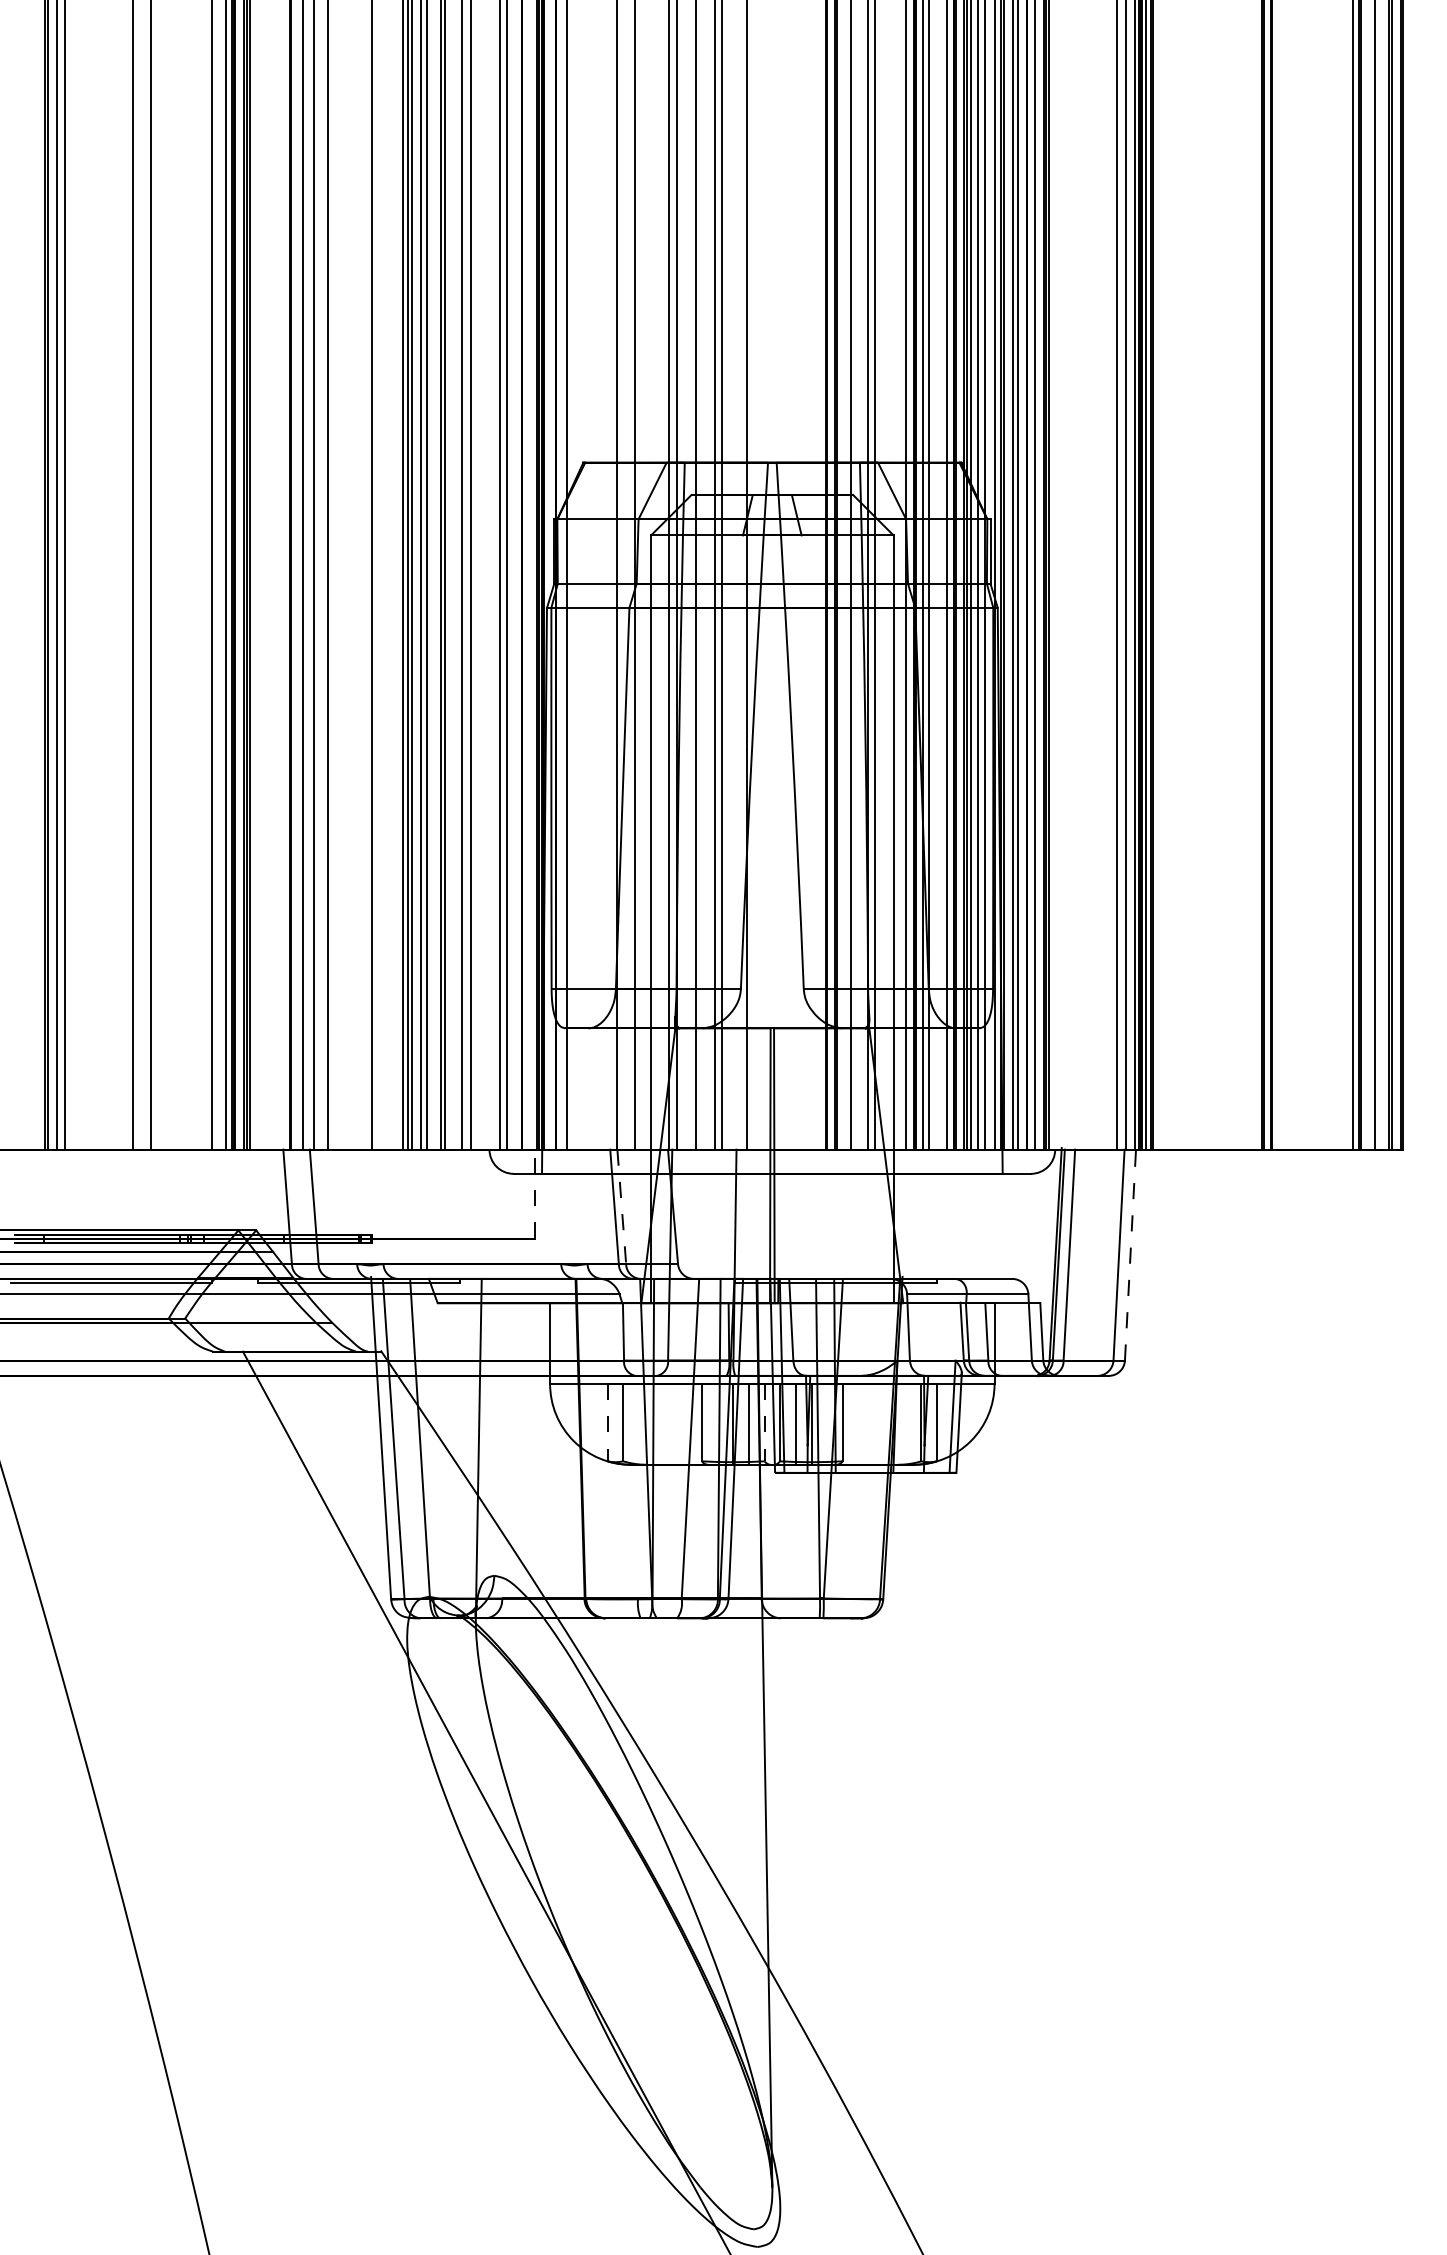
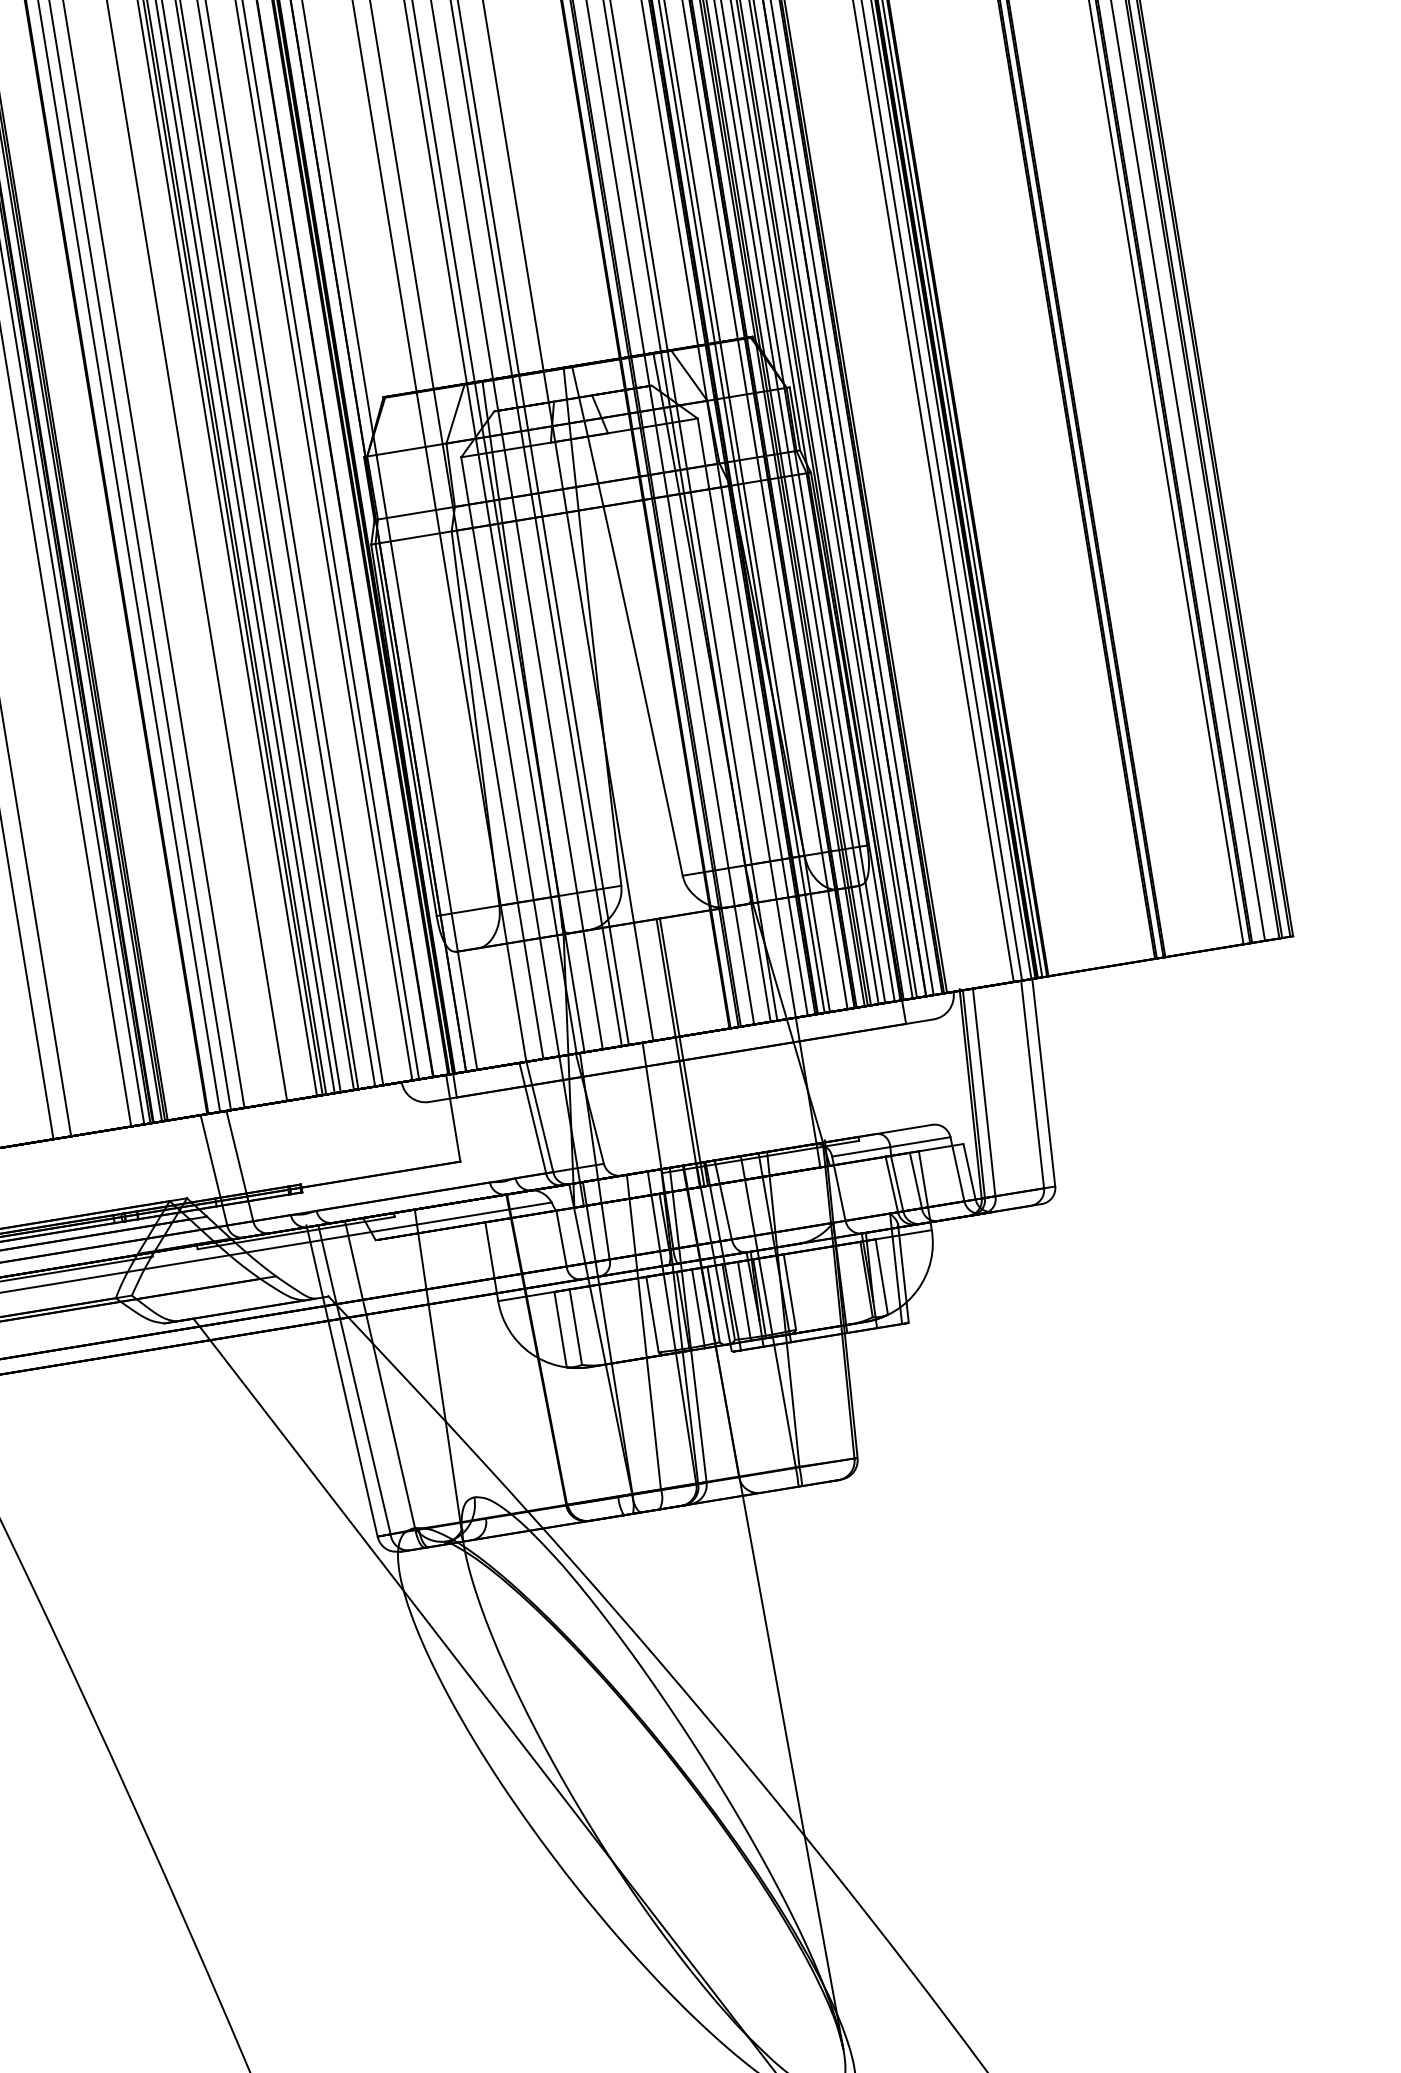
line: (535, 1193) -> (453, 1117), dashed -> solid
line: (621, 1207) -> (539, 1117), dashed -> solid
line: (1130, 1255) -> (1043, 1083), dashed -> solid
line: (607, 1422) -> (560, 1329), dashed -> solid
line: (764, 1422) -> (713, 1304), dashed -> solid

